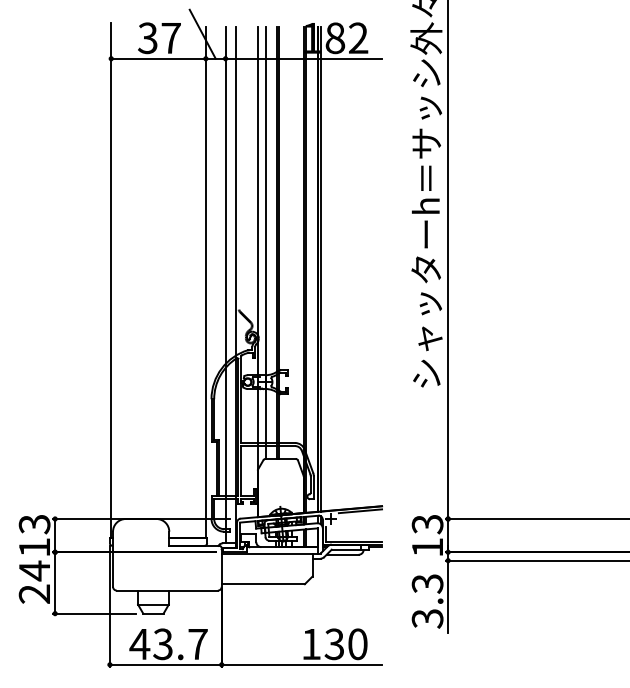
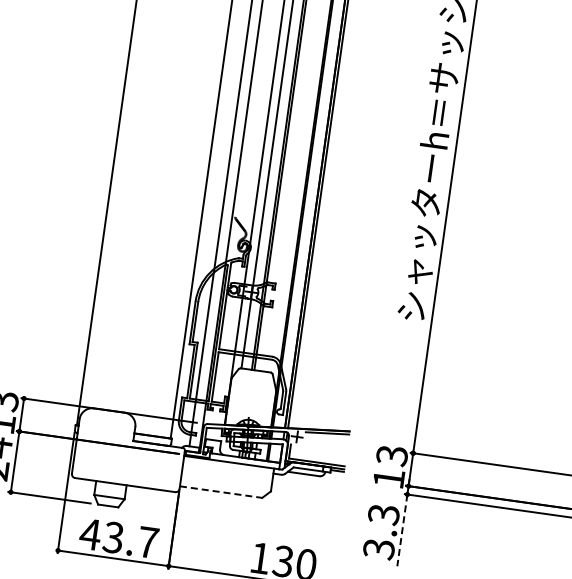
line: (263, 584) -> (221, 492), solid -> dashed
line: (448, 597) -> (402, 531), solid -> dashed

